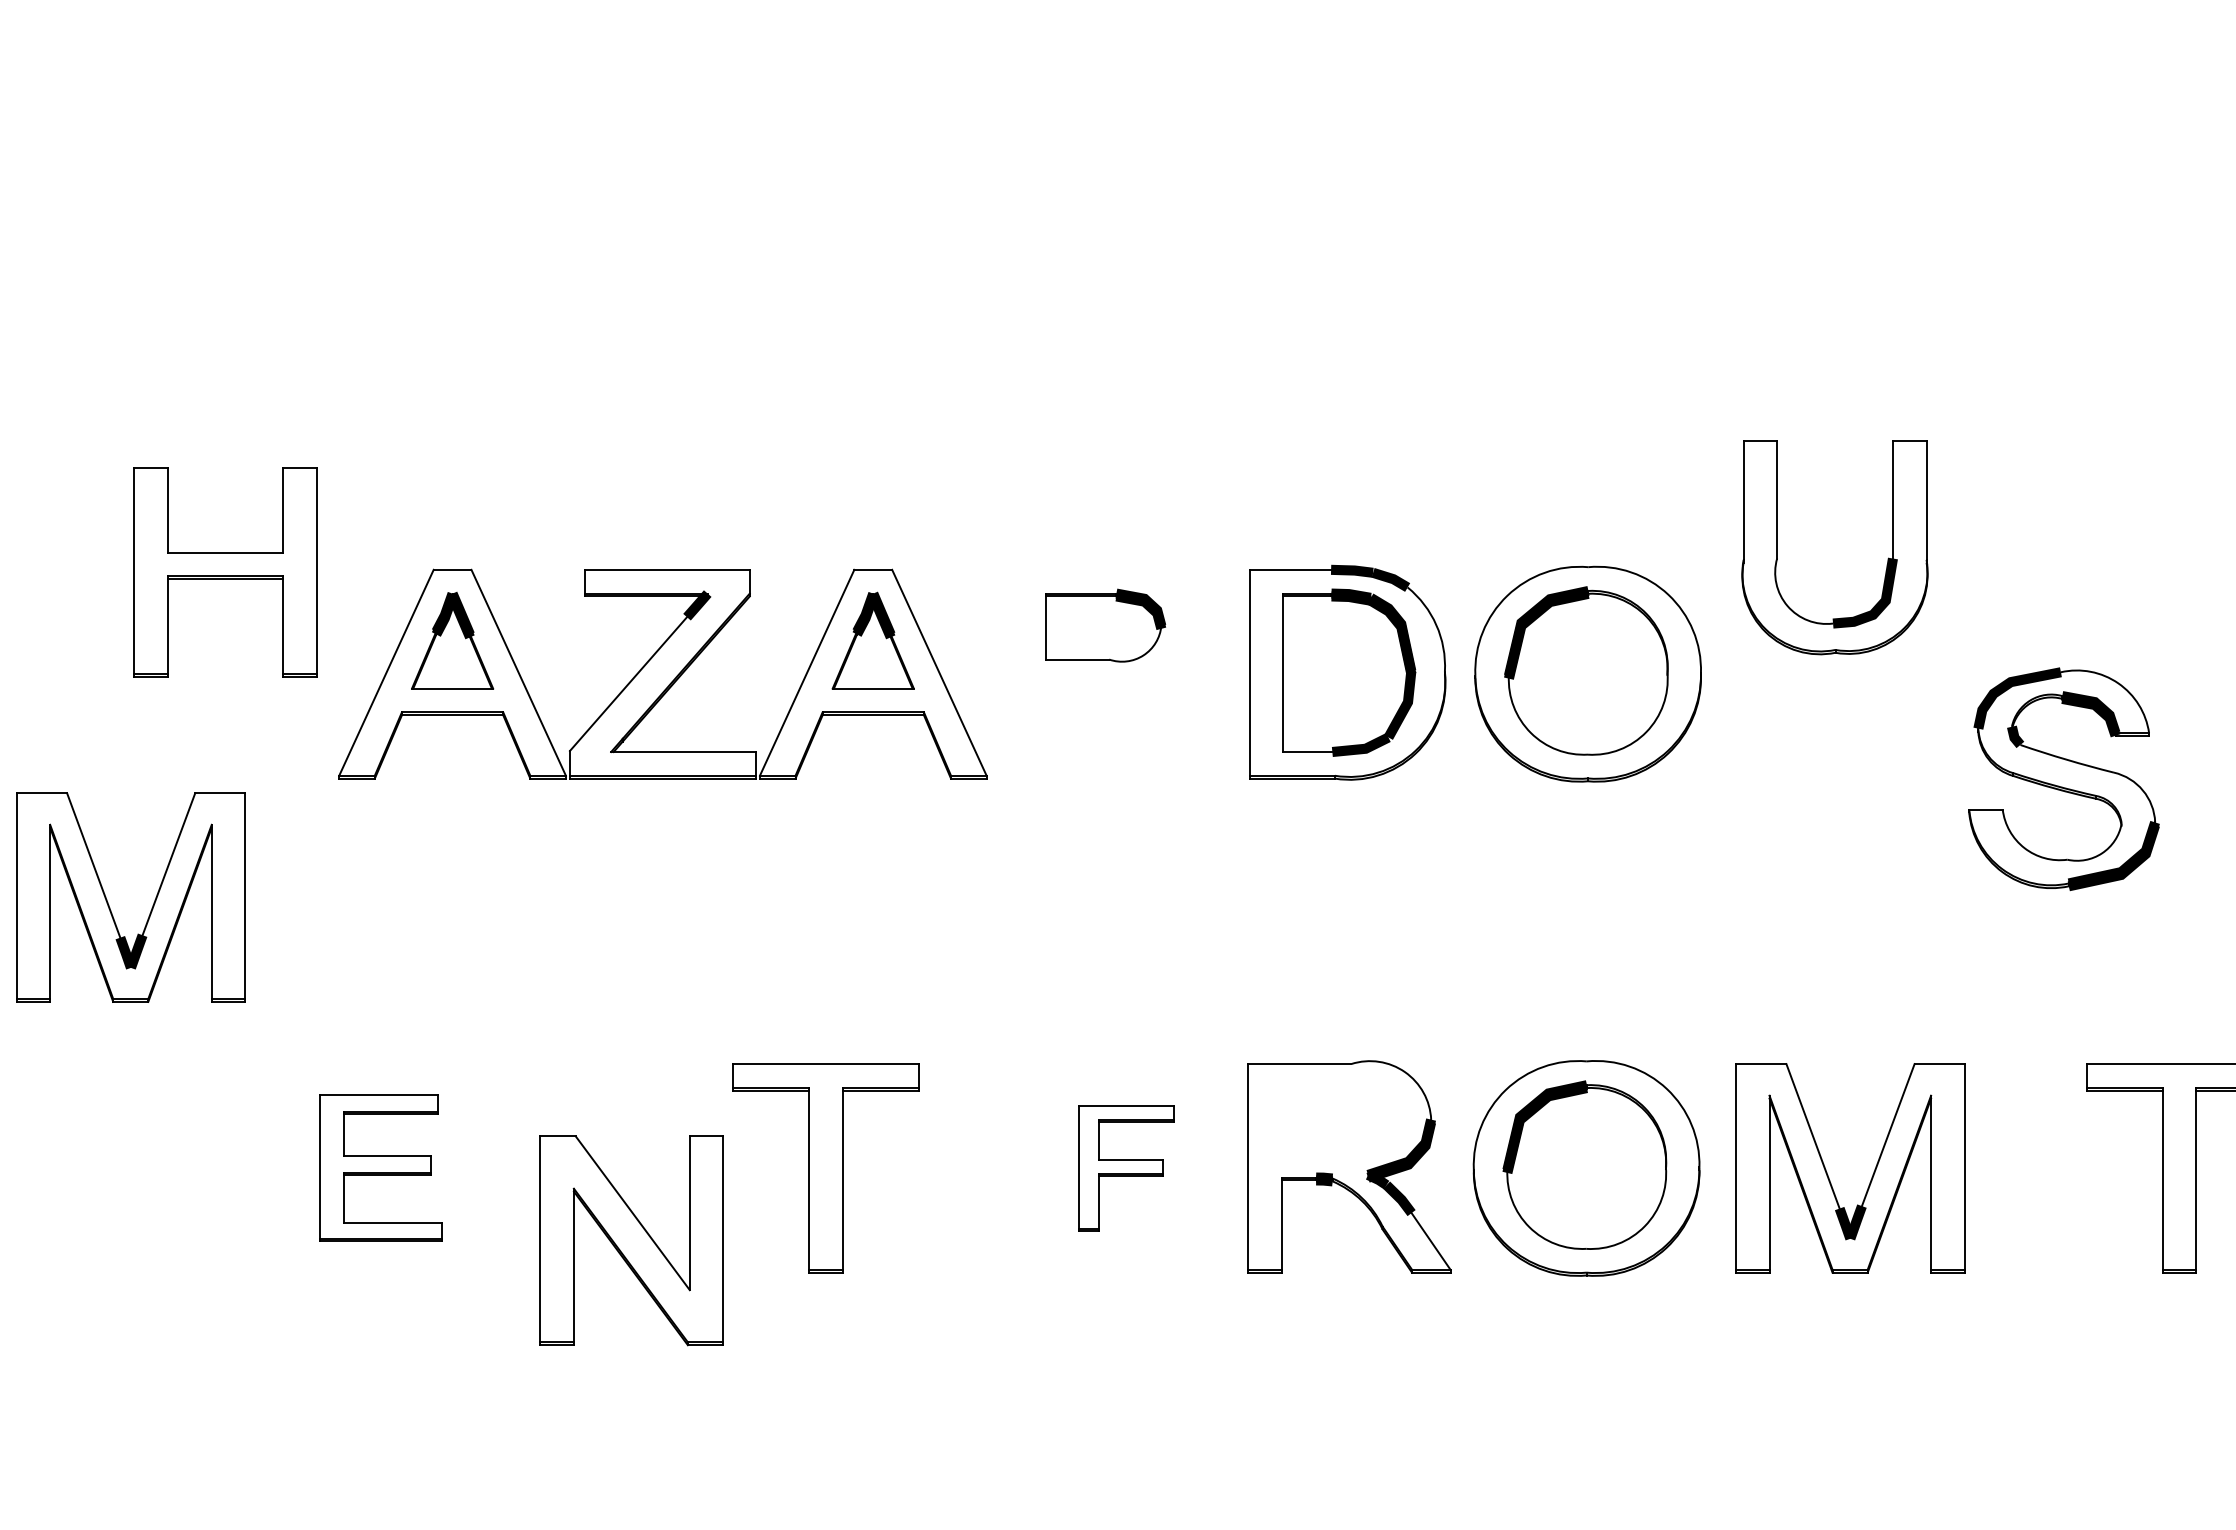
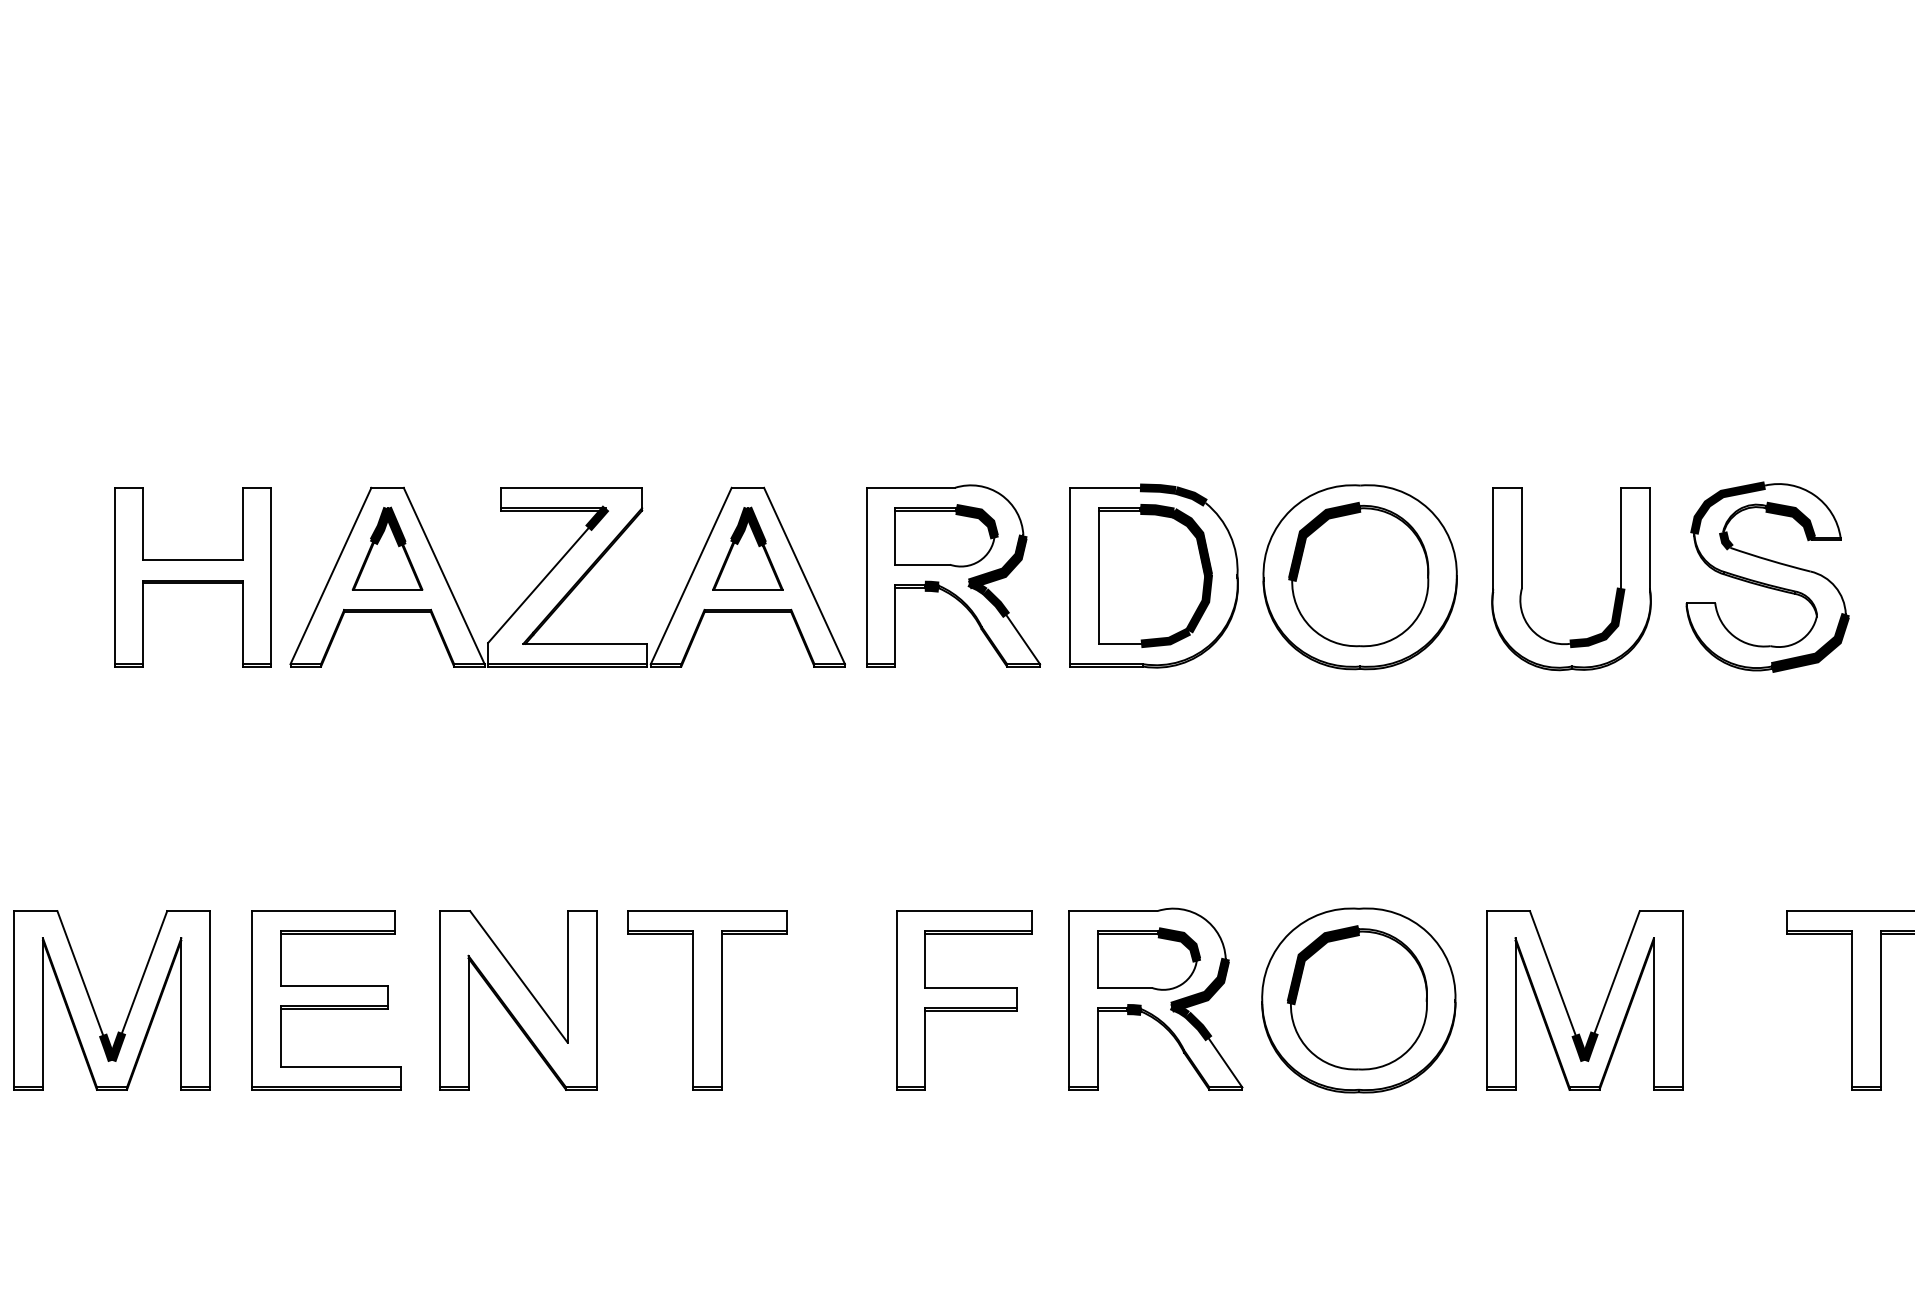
part: (1887, 558) -> (1616, 588), moved
part: (224, 572) -> (192, 577), moved
part: (1113, 672) -> (953, 575), added
part: (2063, 778) -> (1767, 576), moved
part: (109, 903) -> (93, 1005), moved
part: (1341, 1119) -> (1148, 958), added
part: (381, 1168) -> (326, 1000), size x1.43
part: (1126, 1168) -> (964, 1000), size x1.67
part: (632, 1240) -> (518, 1000), moved

